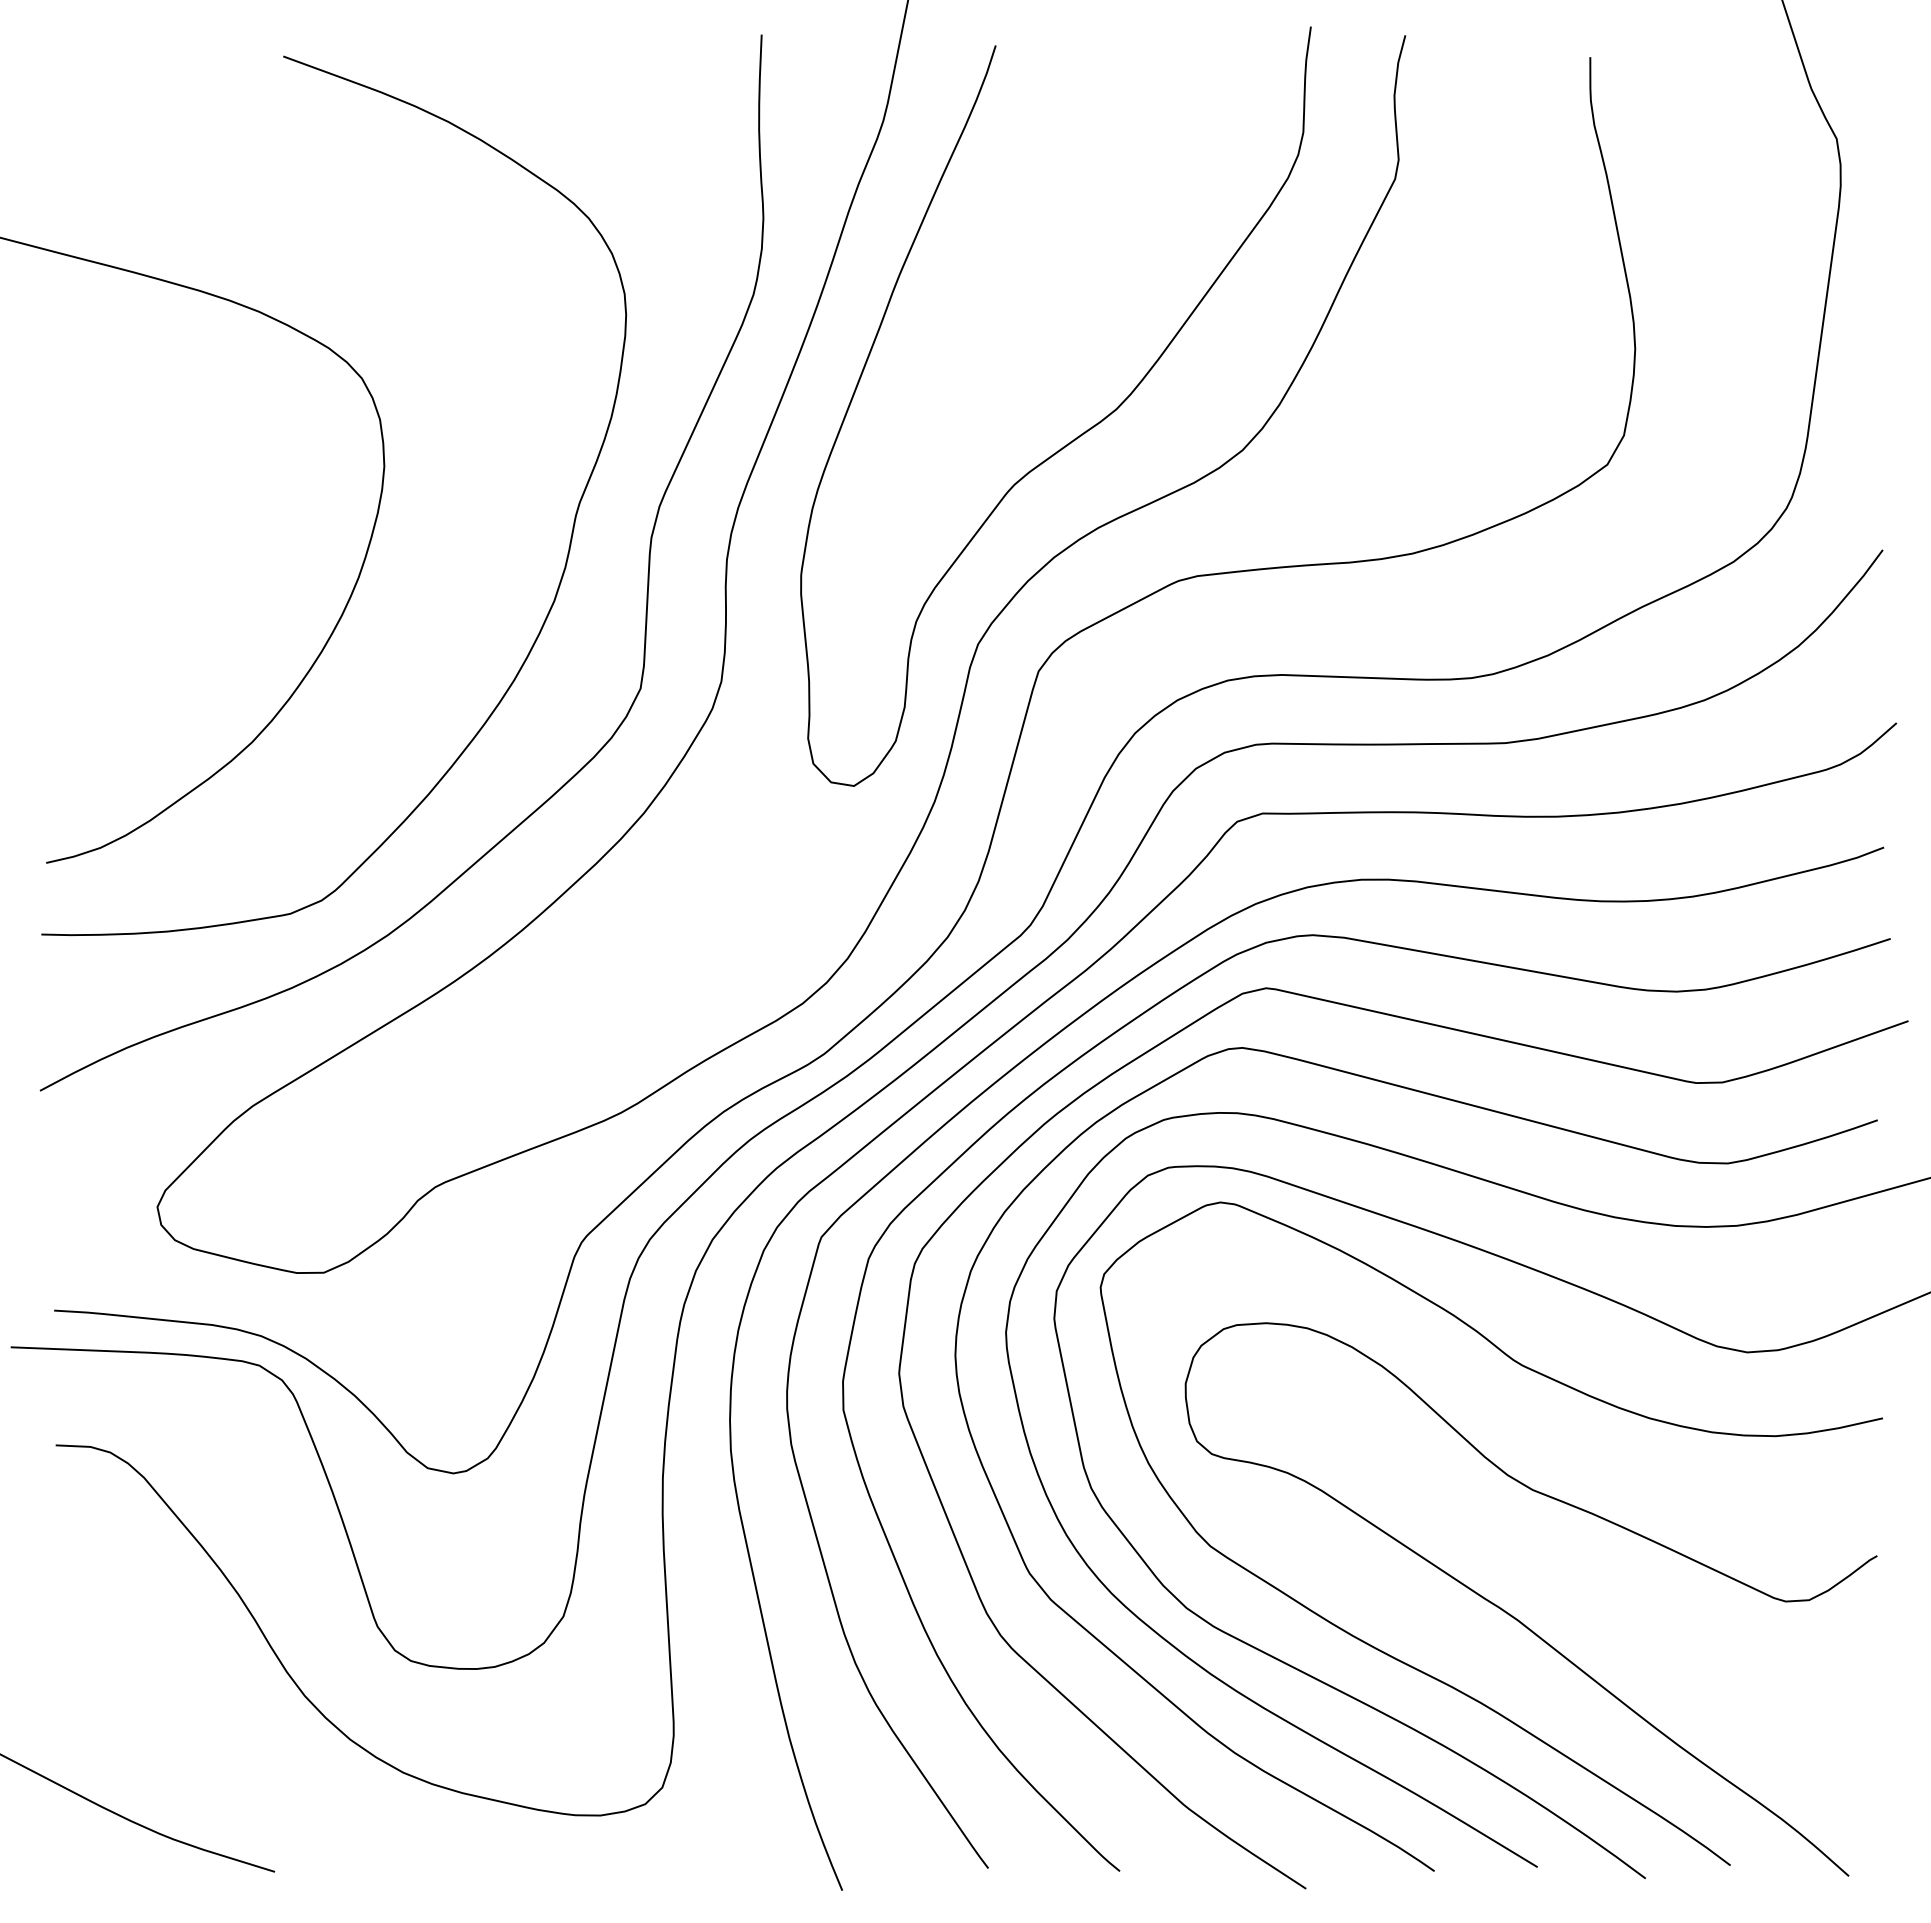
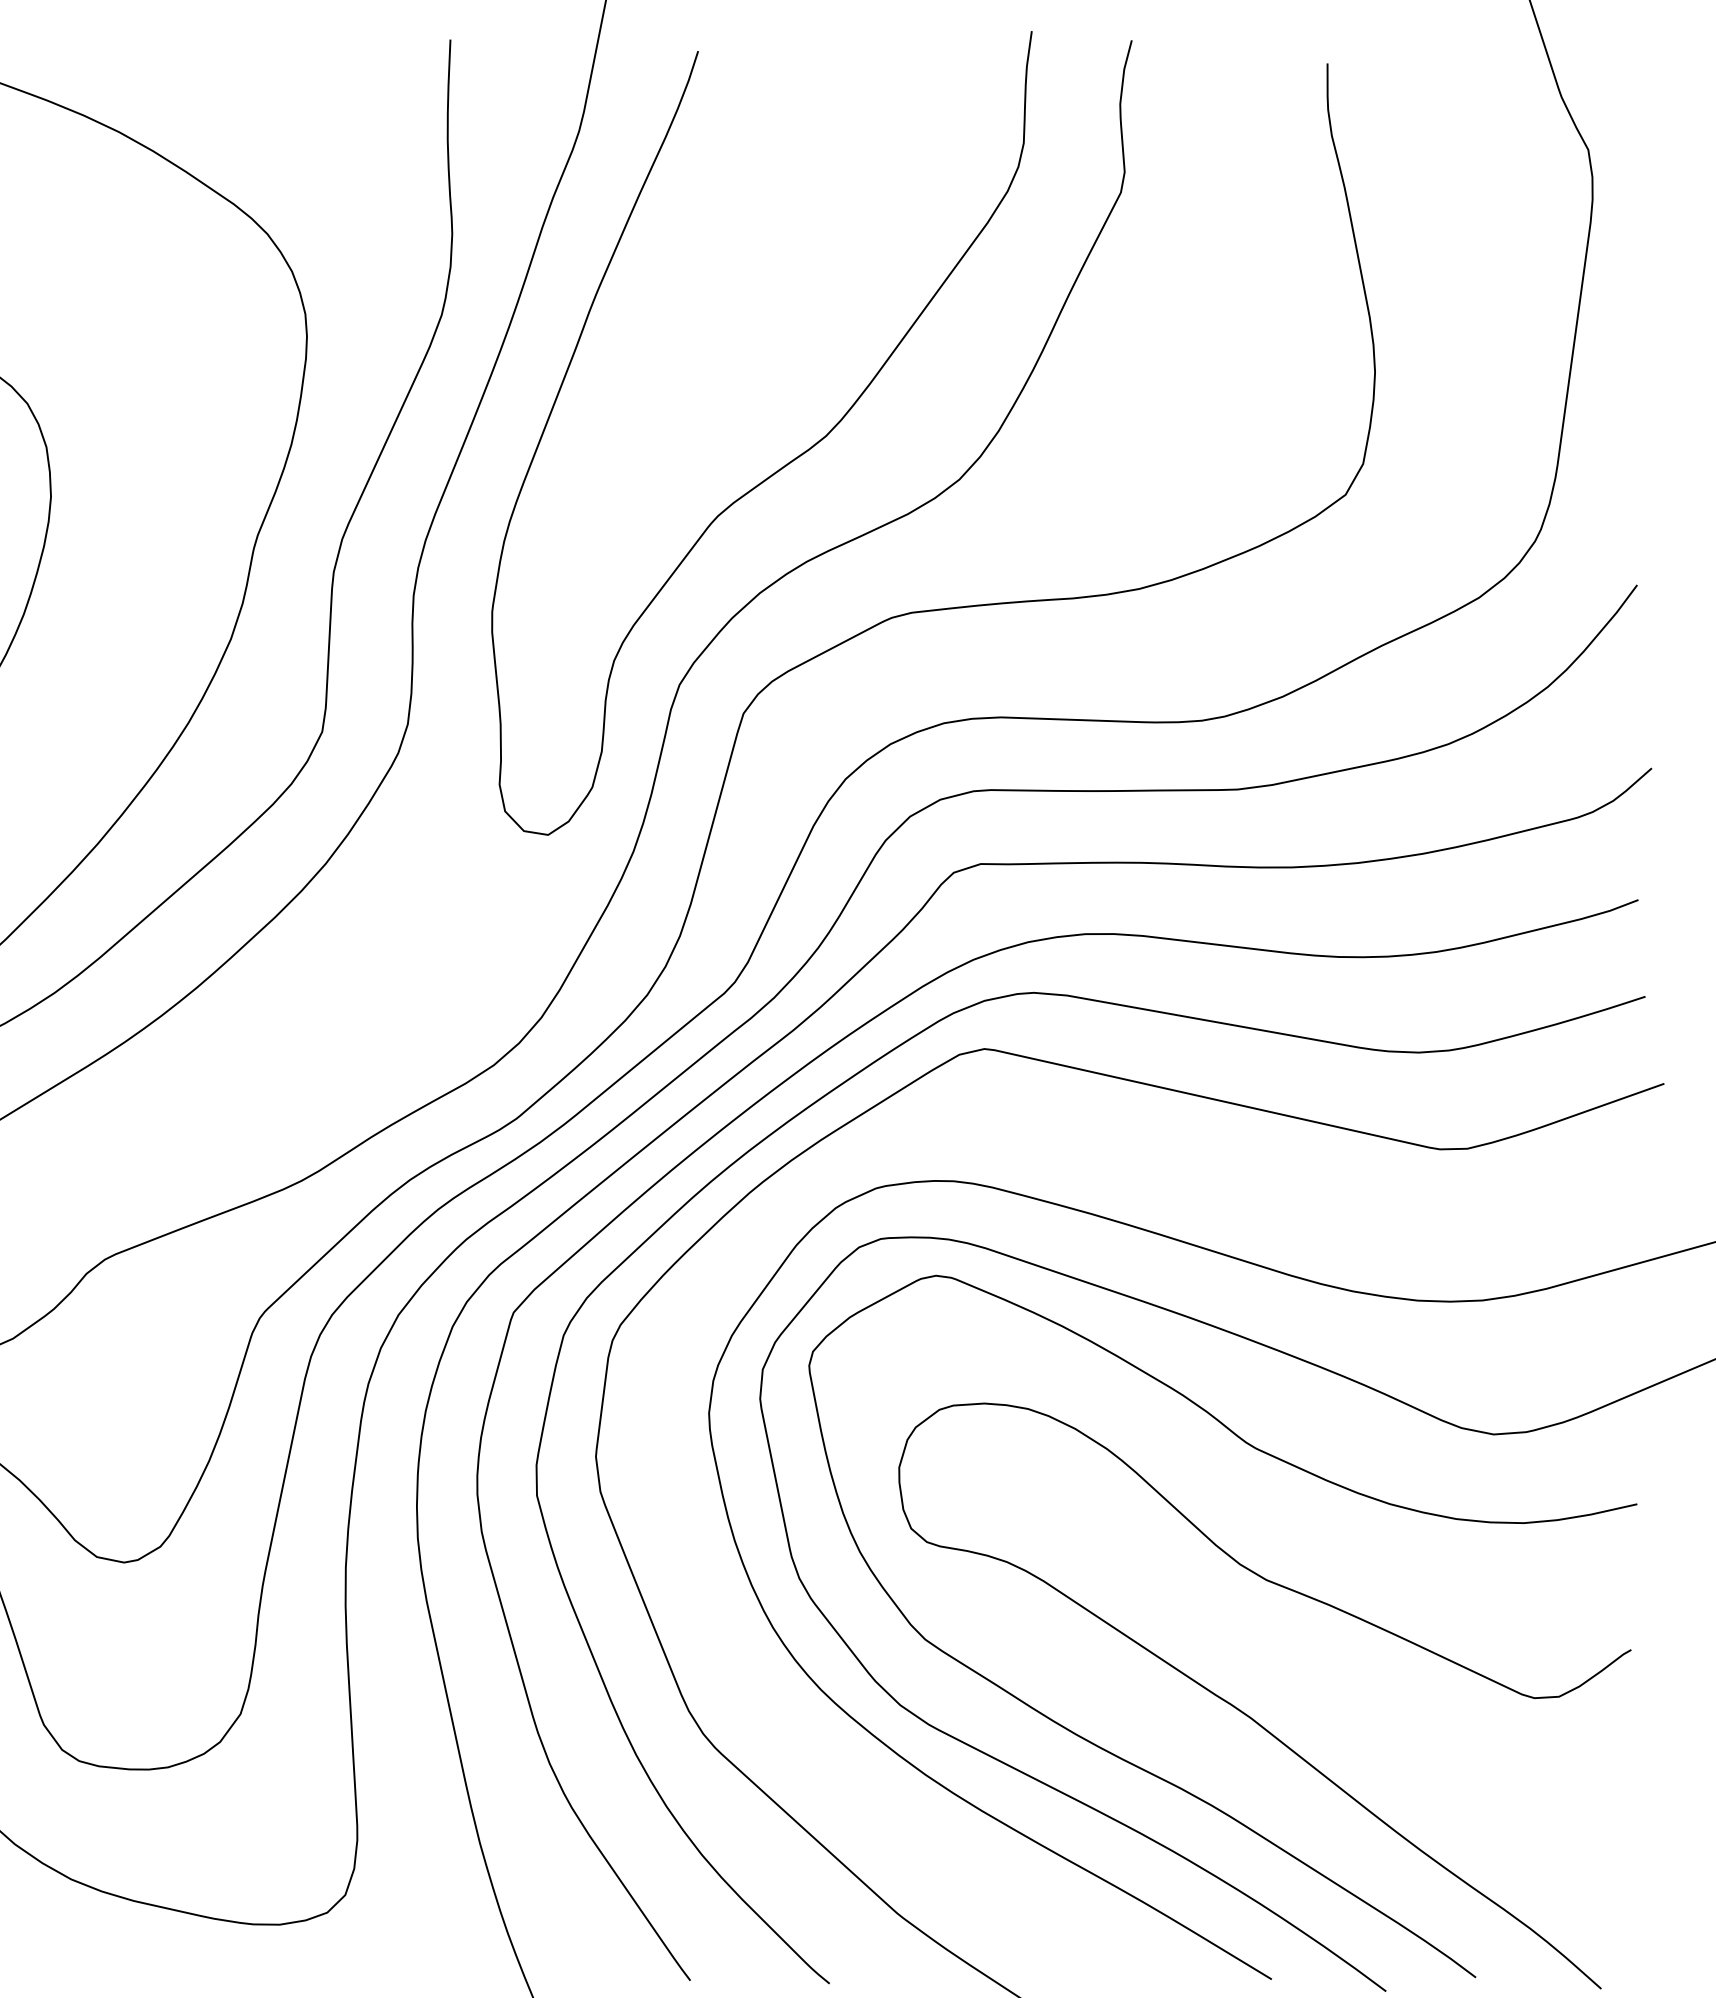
curve: (1193, 1719) -> (907, 1823), removed

